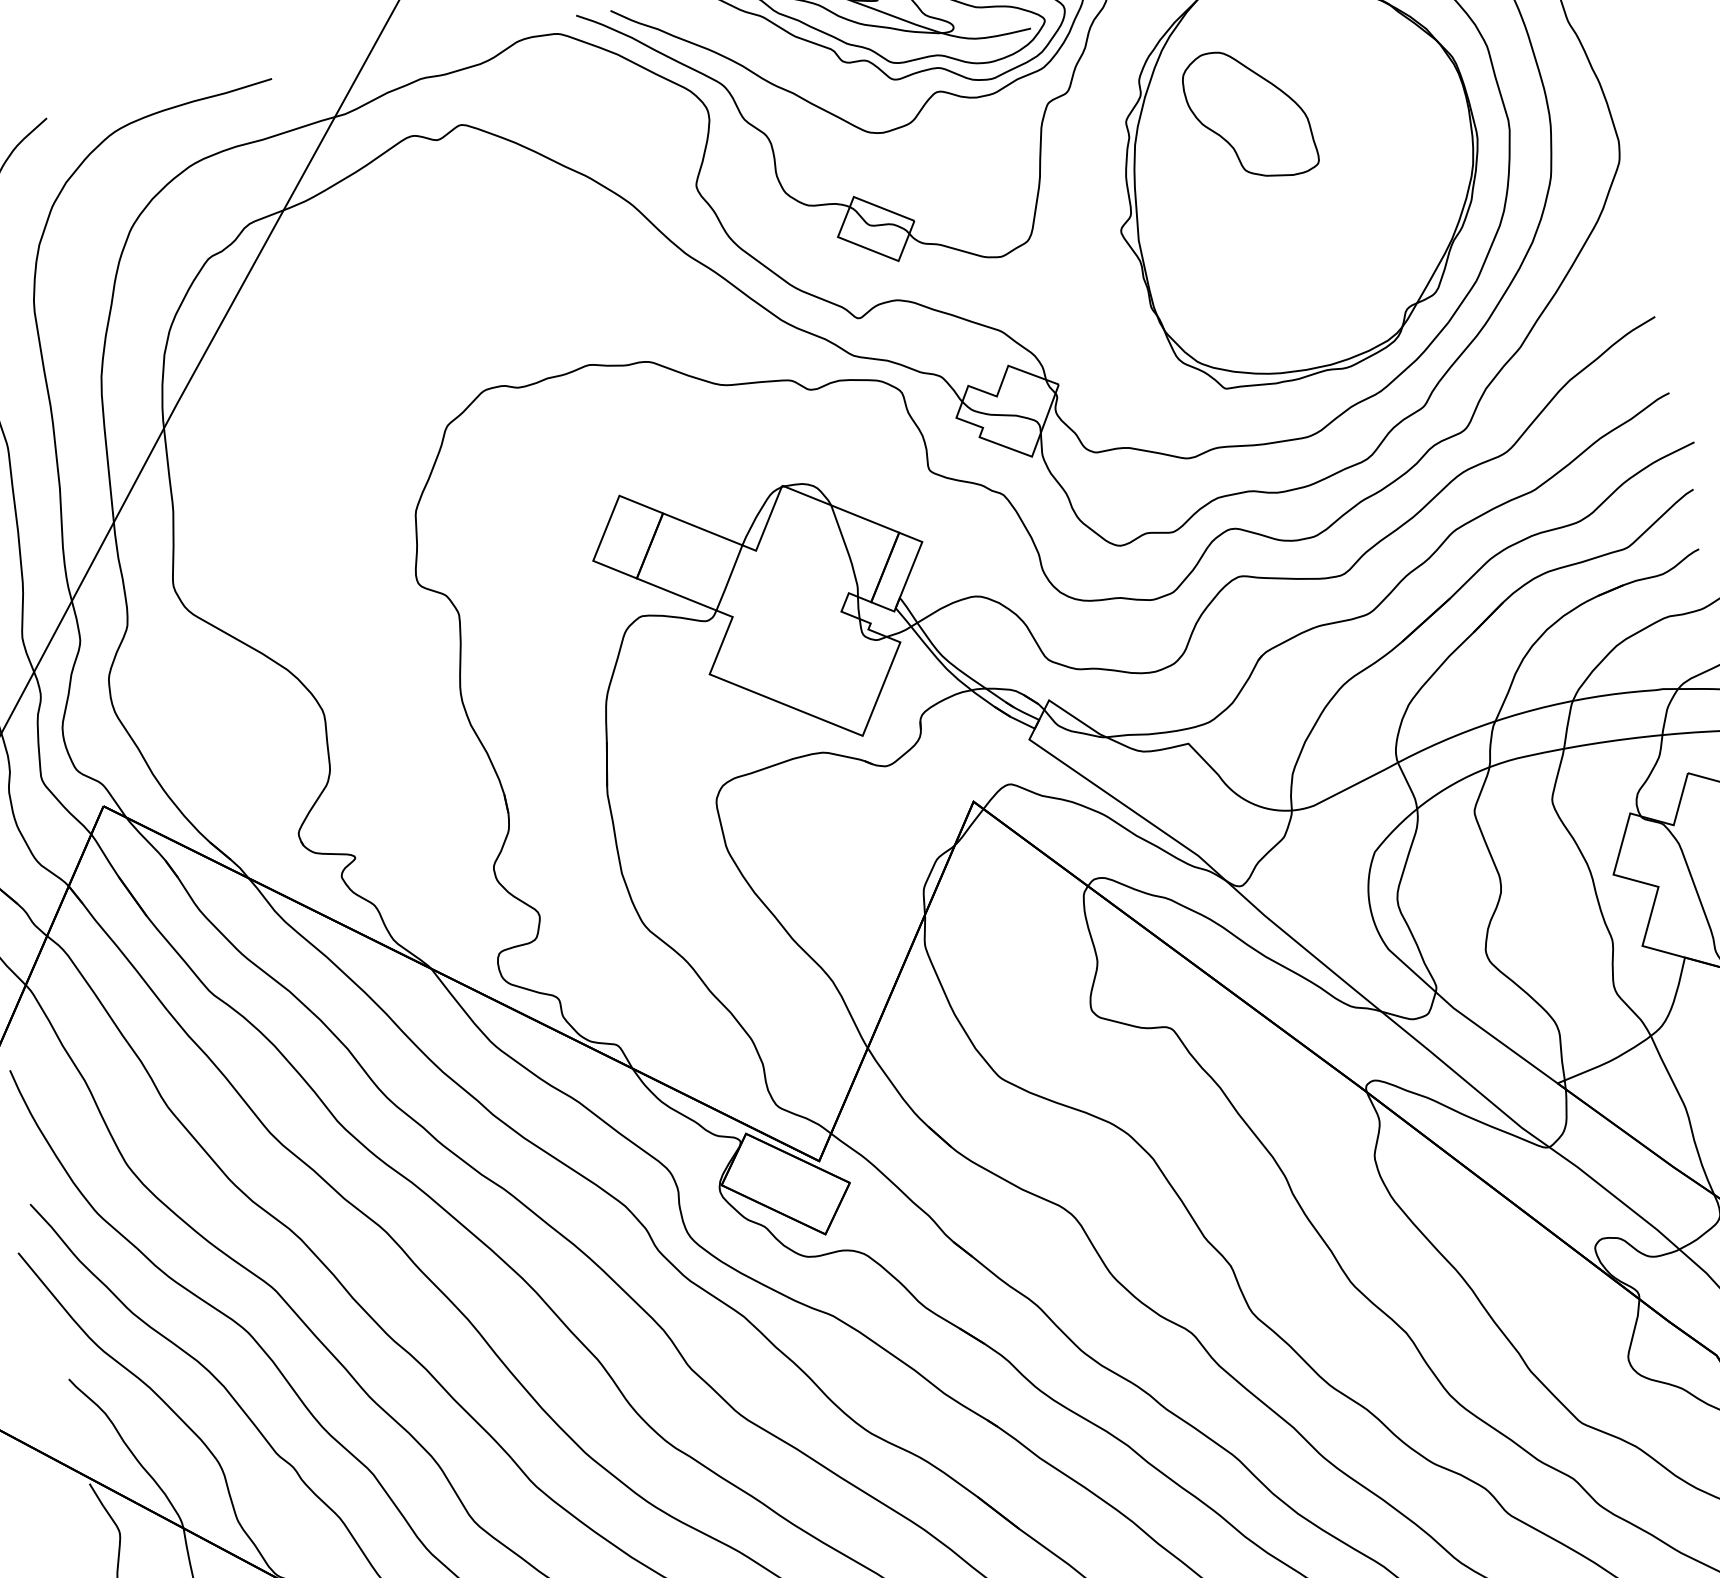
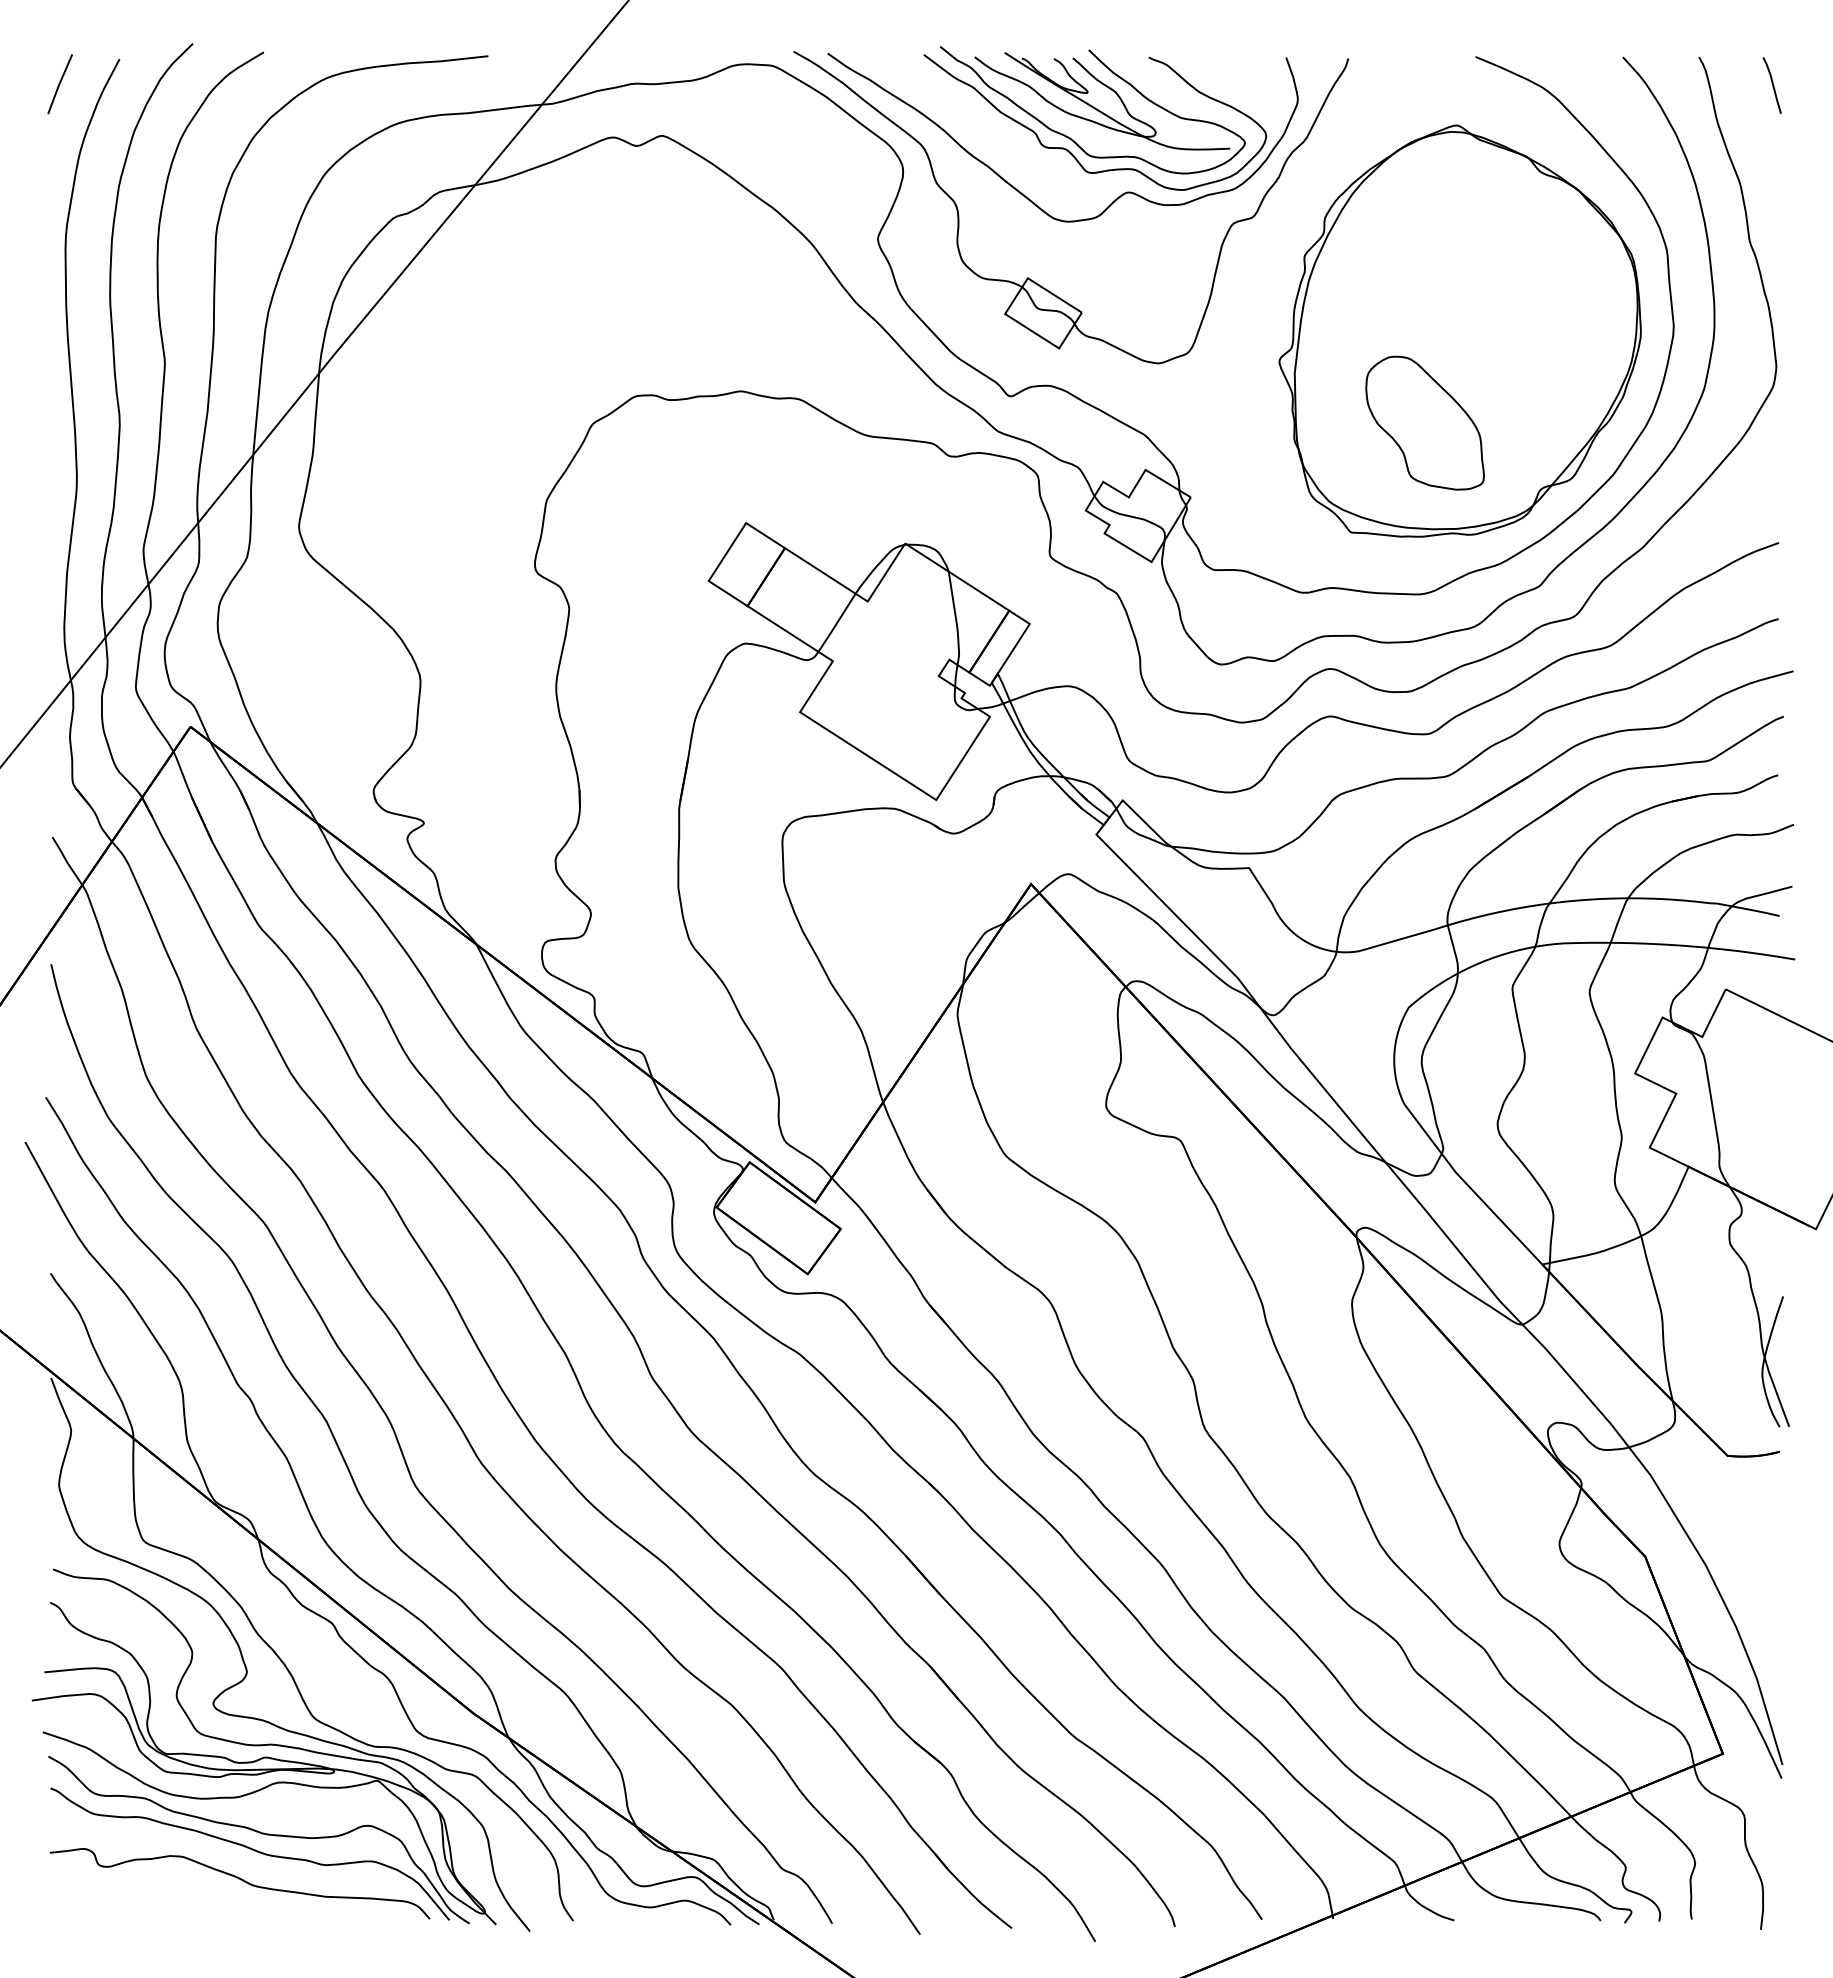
part: (1248, 113) -> (1424, 422), moved

